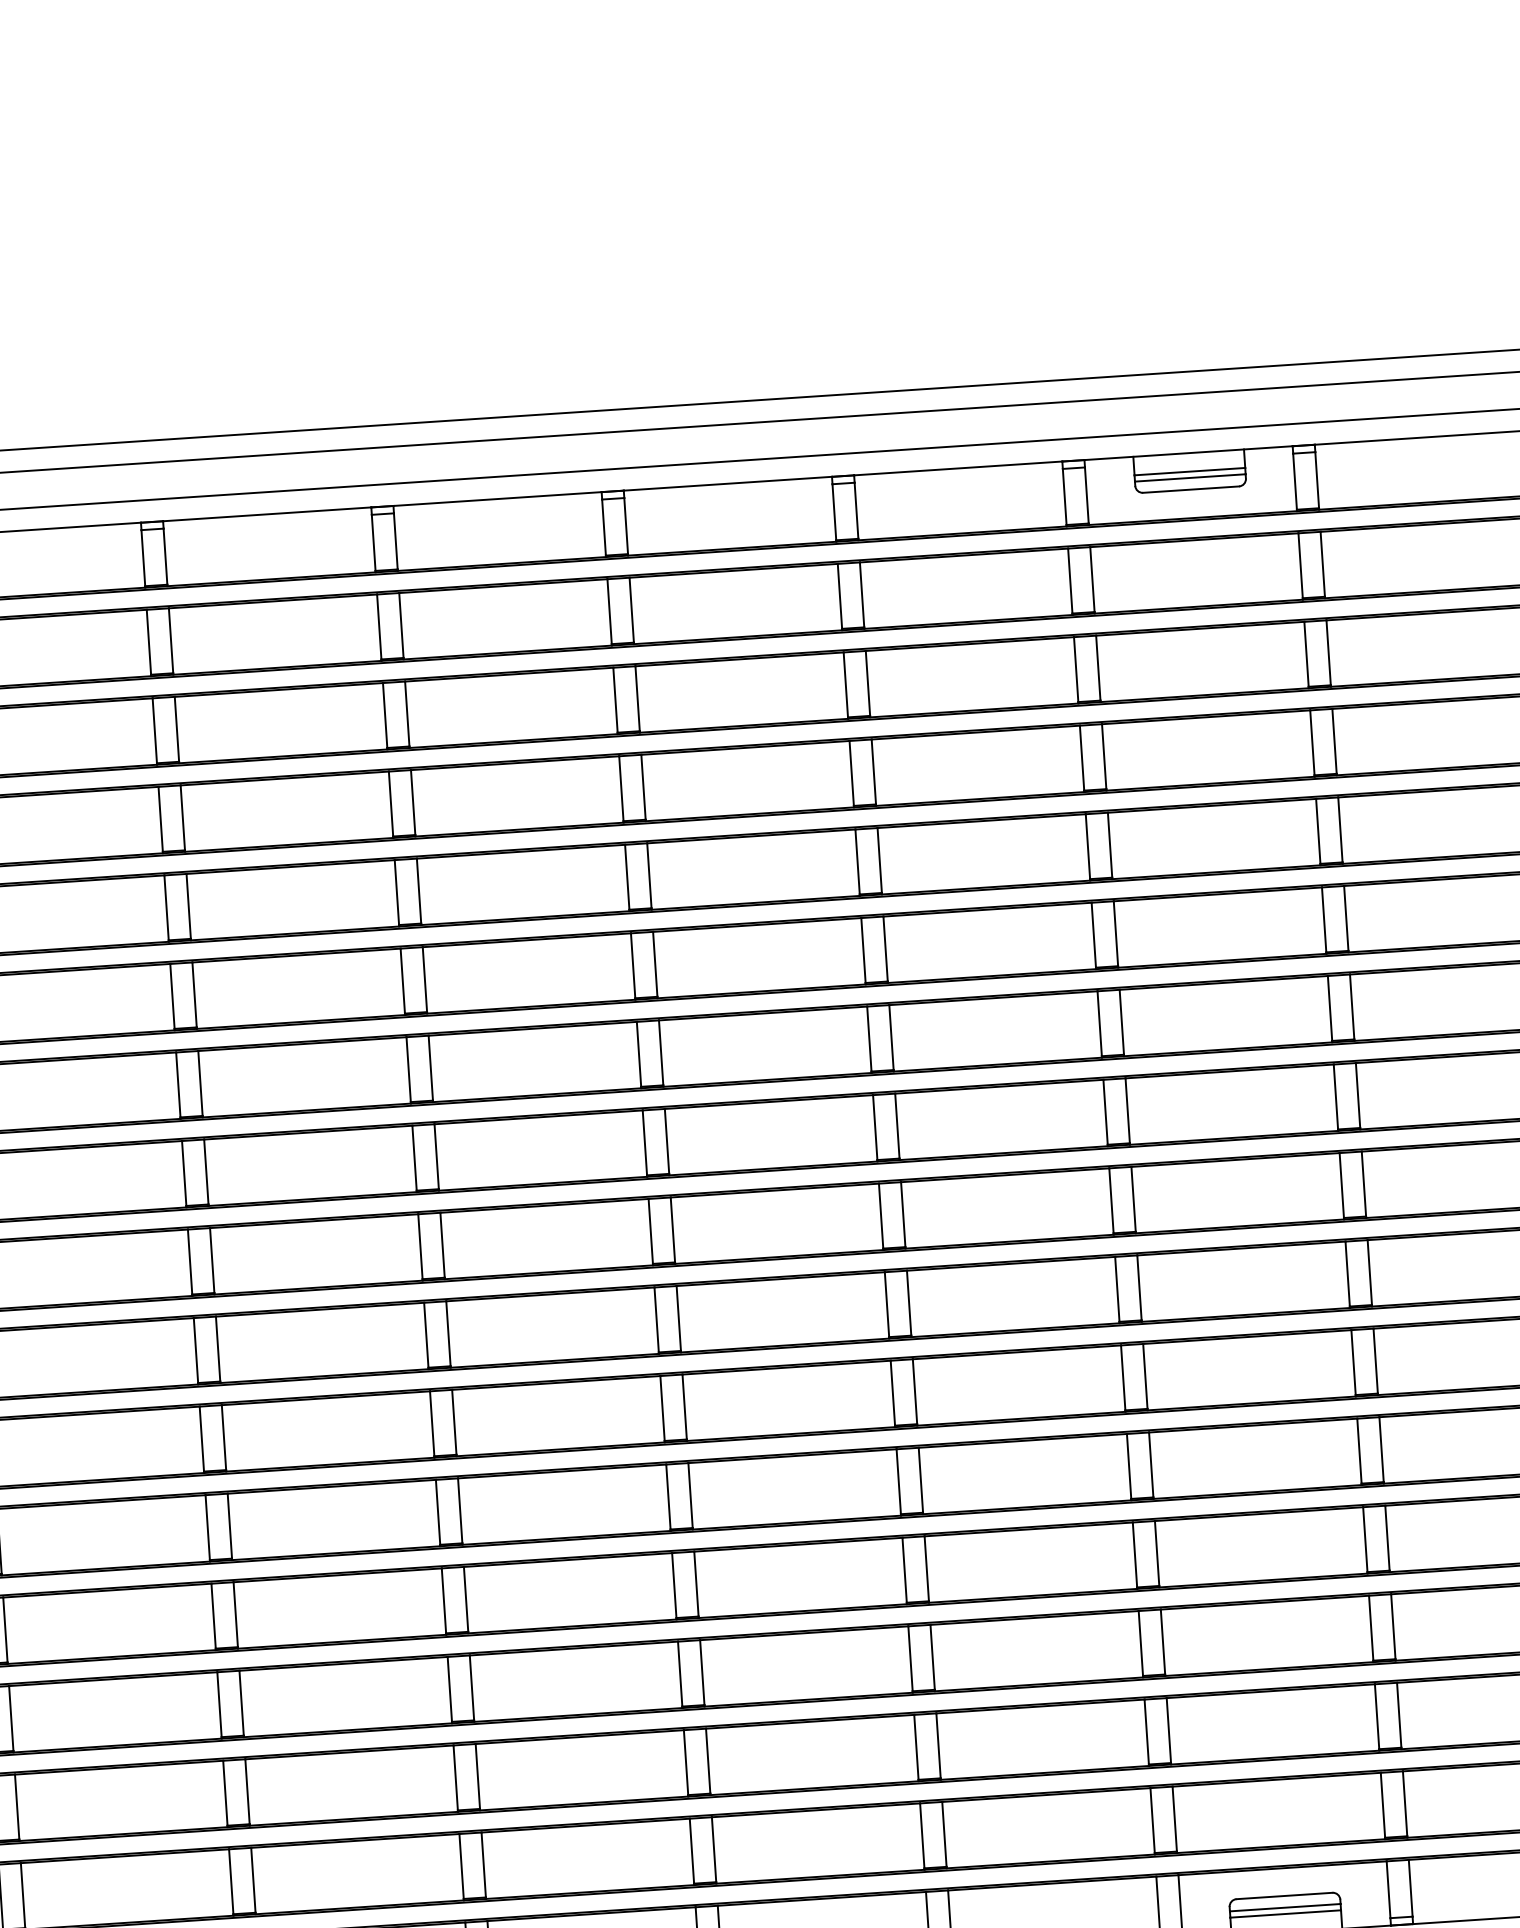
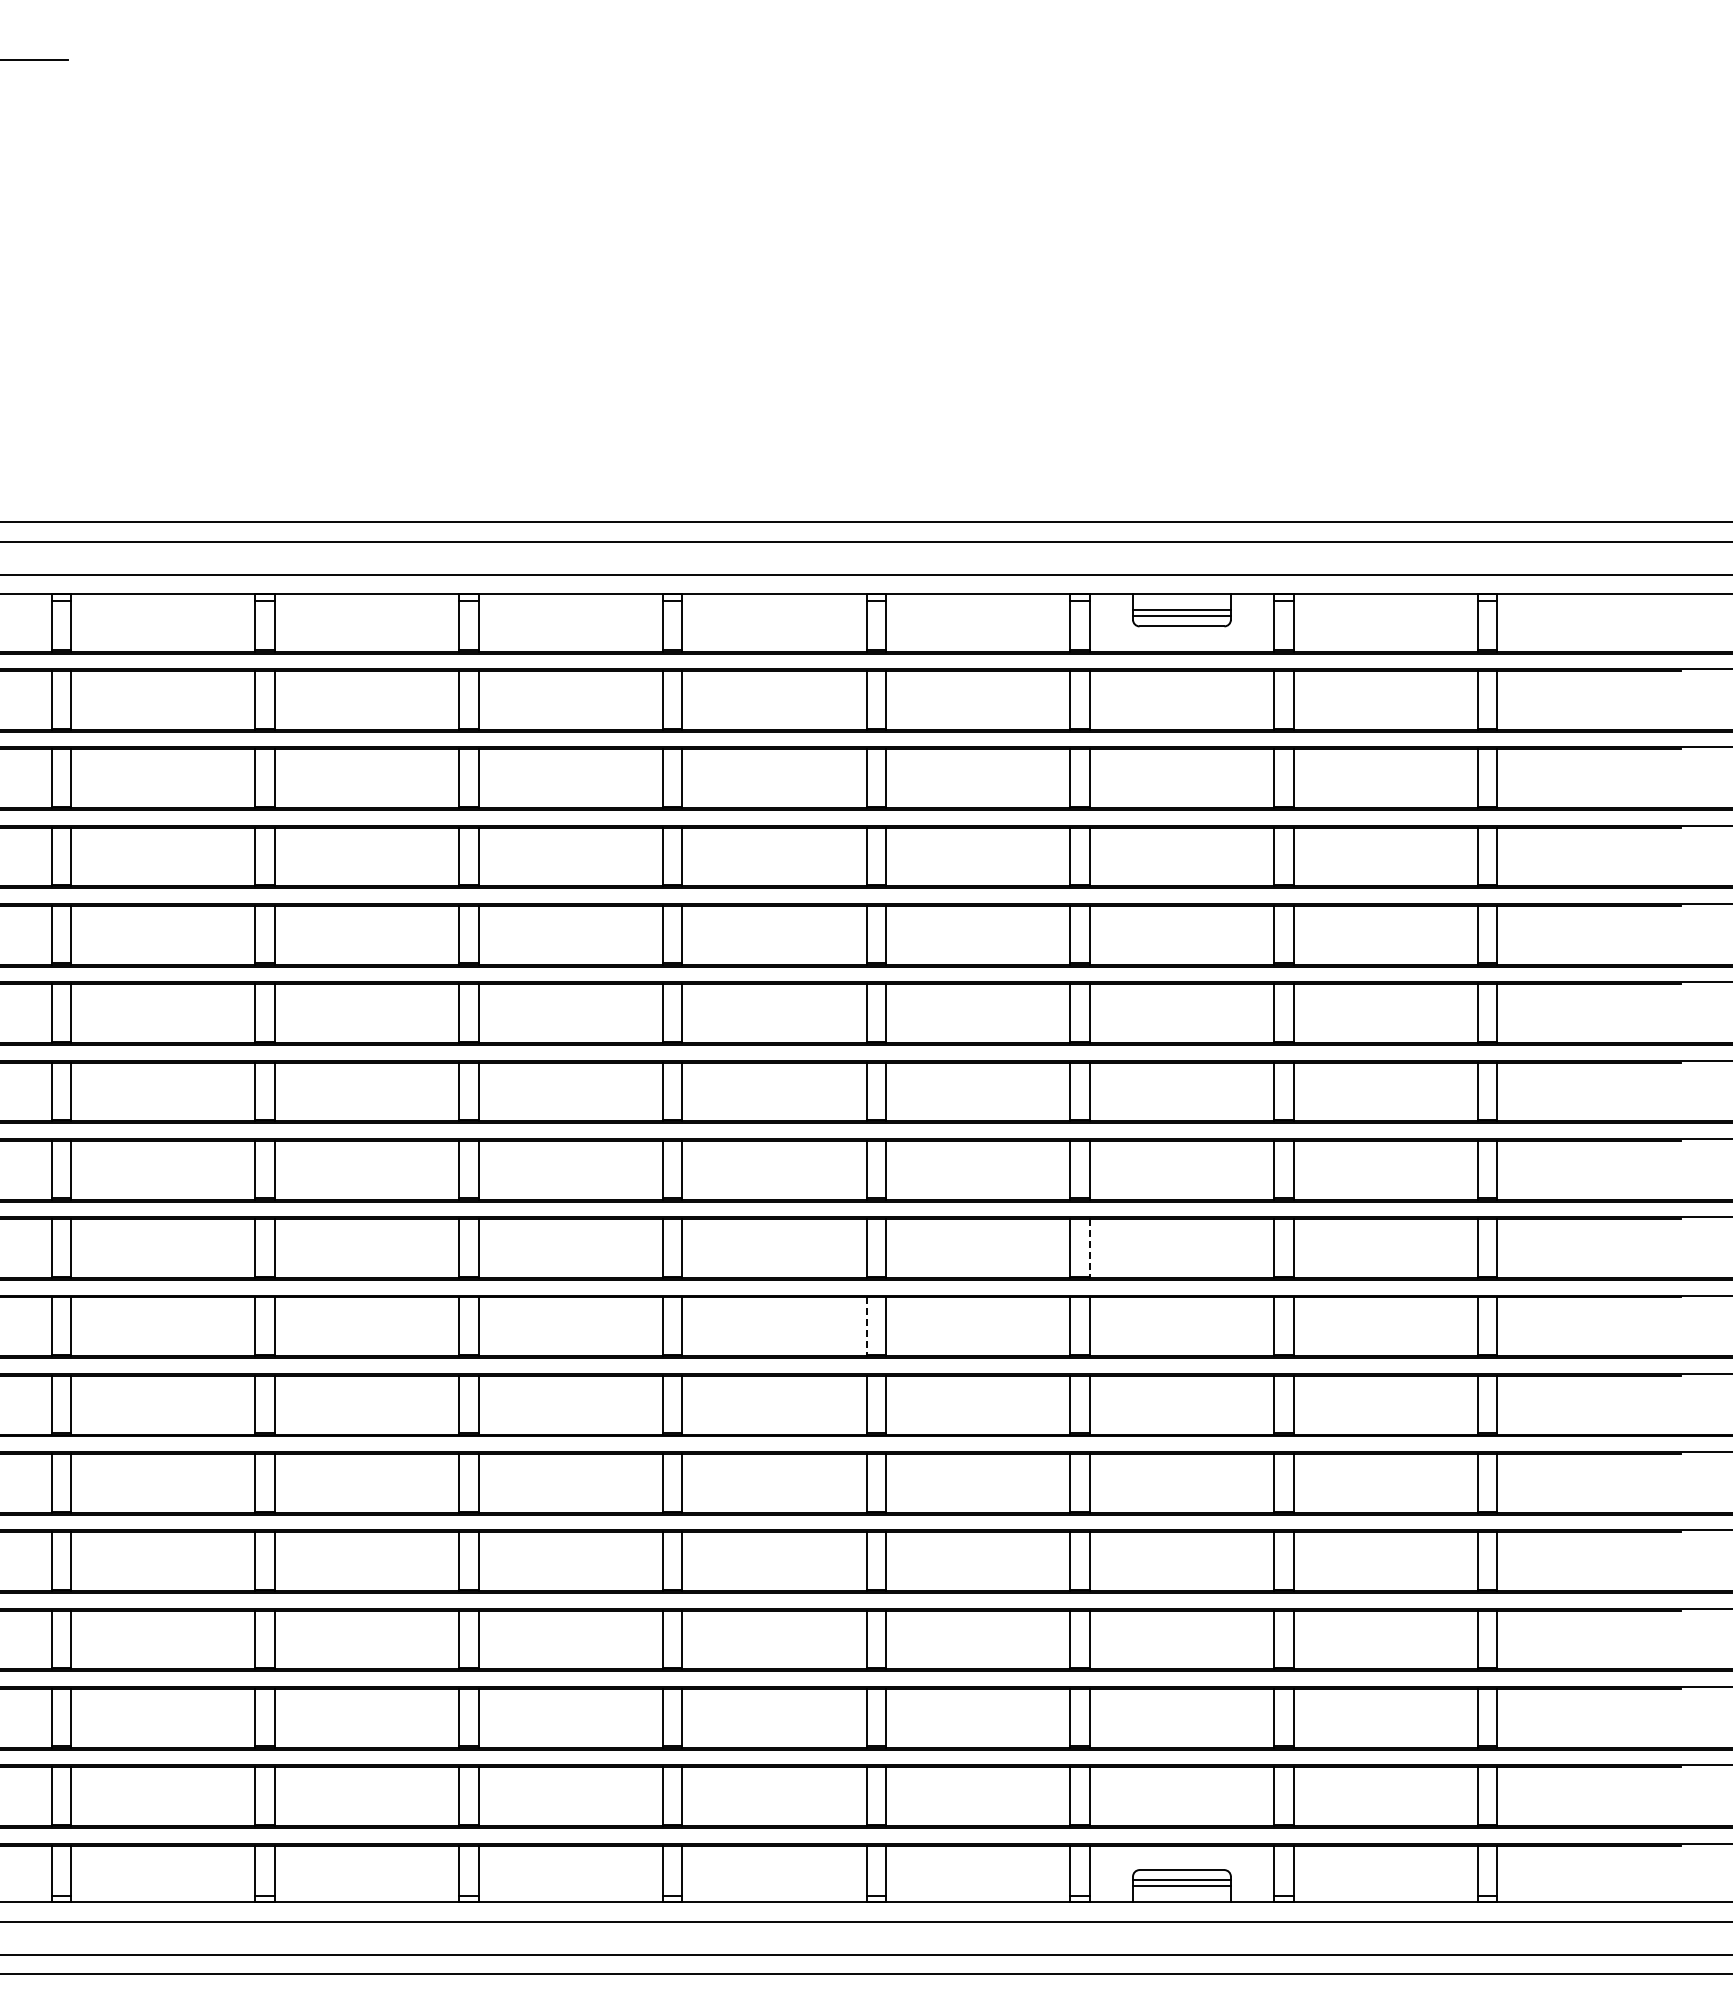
line: (1133, 1198) -> (1089, 1247), solid -> dashed
line: (886, 1305) -> (866, 1326), solid -> dashed

